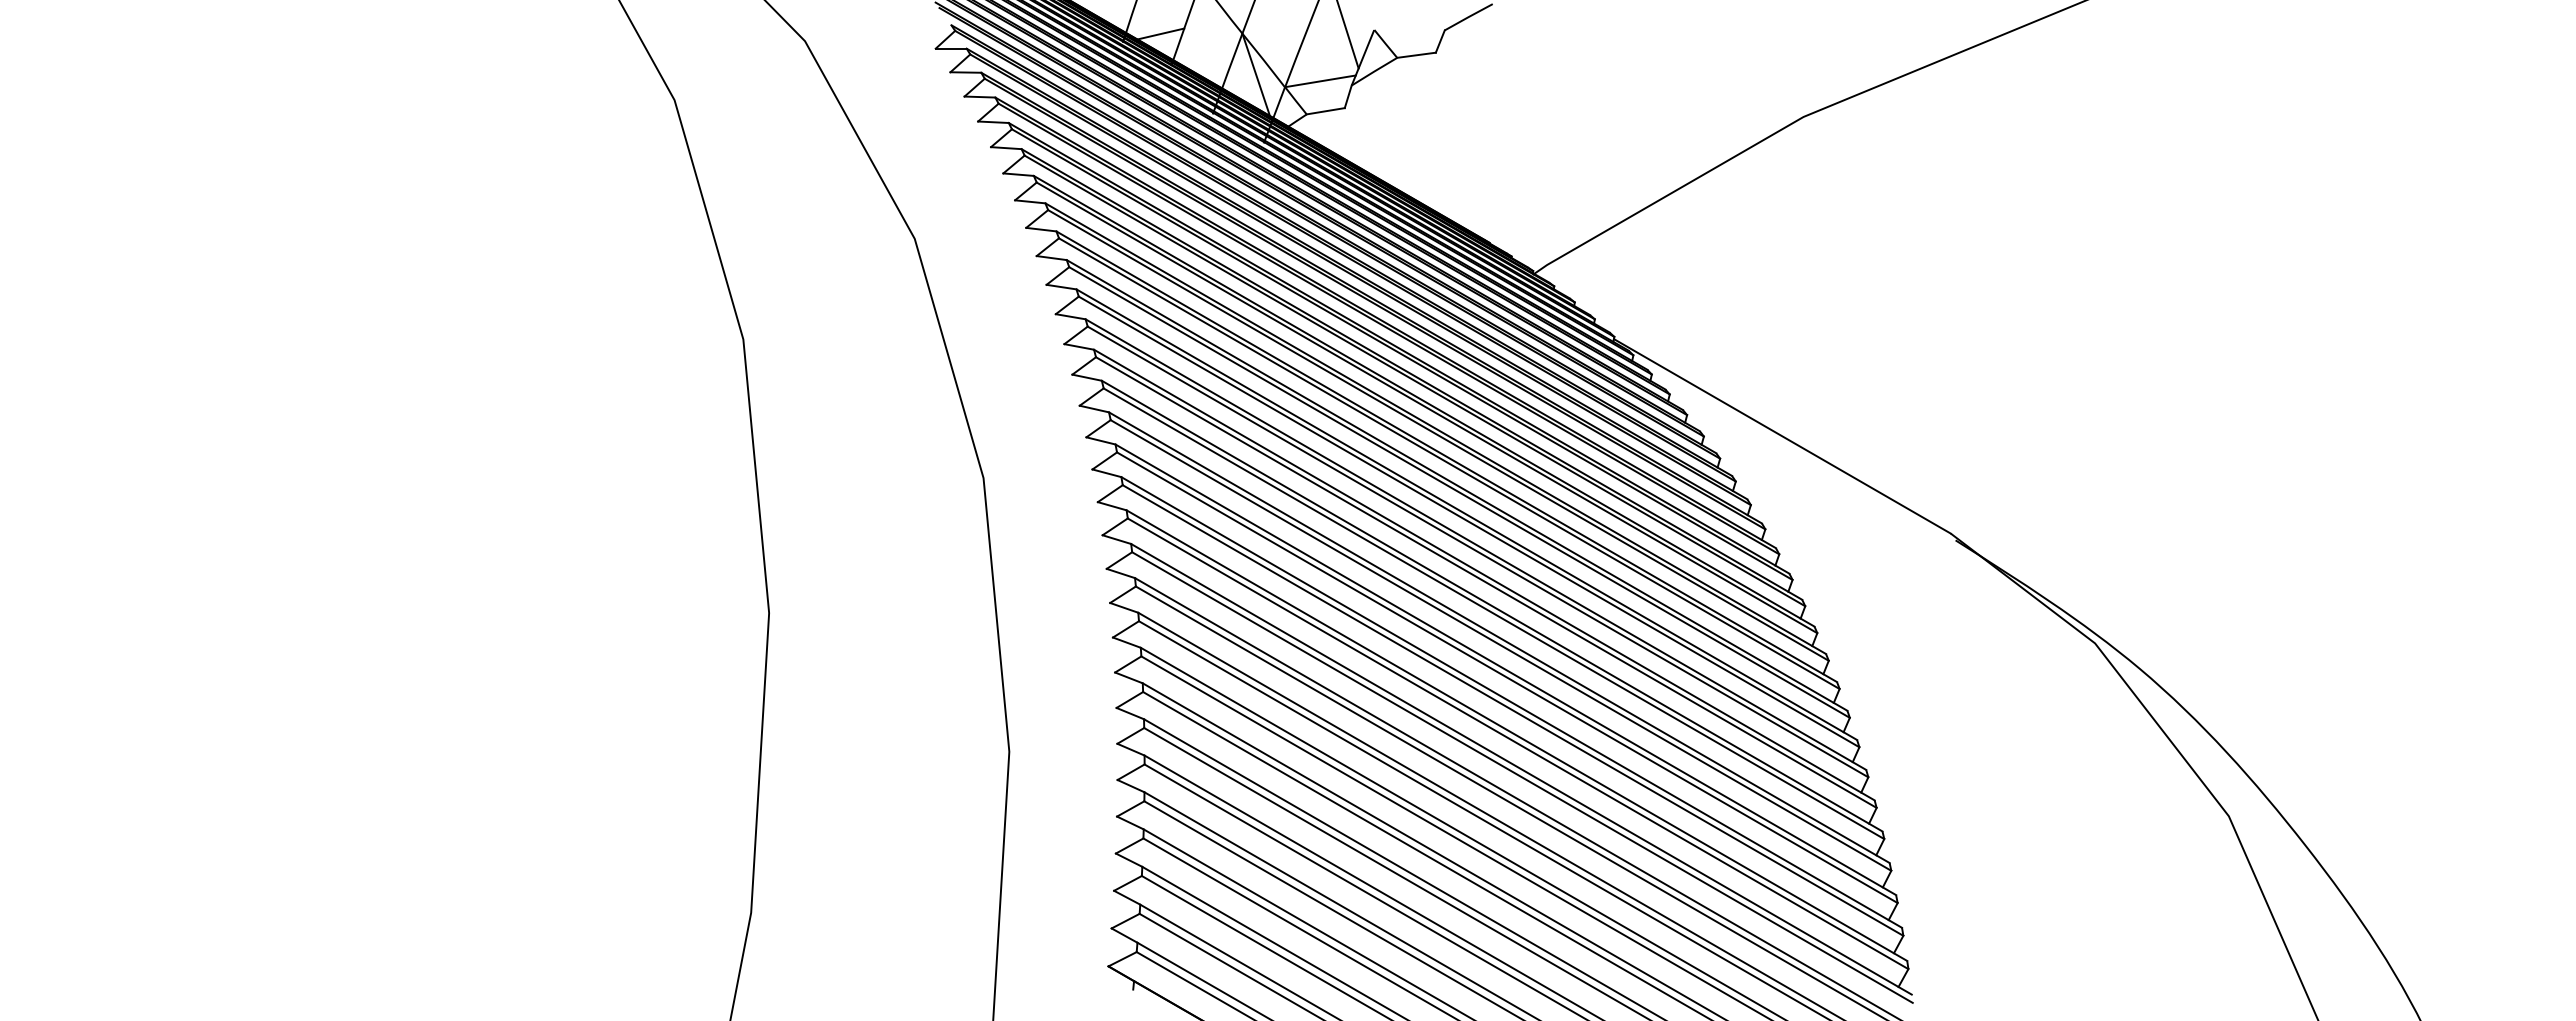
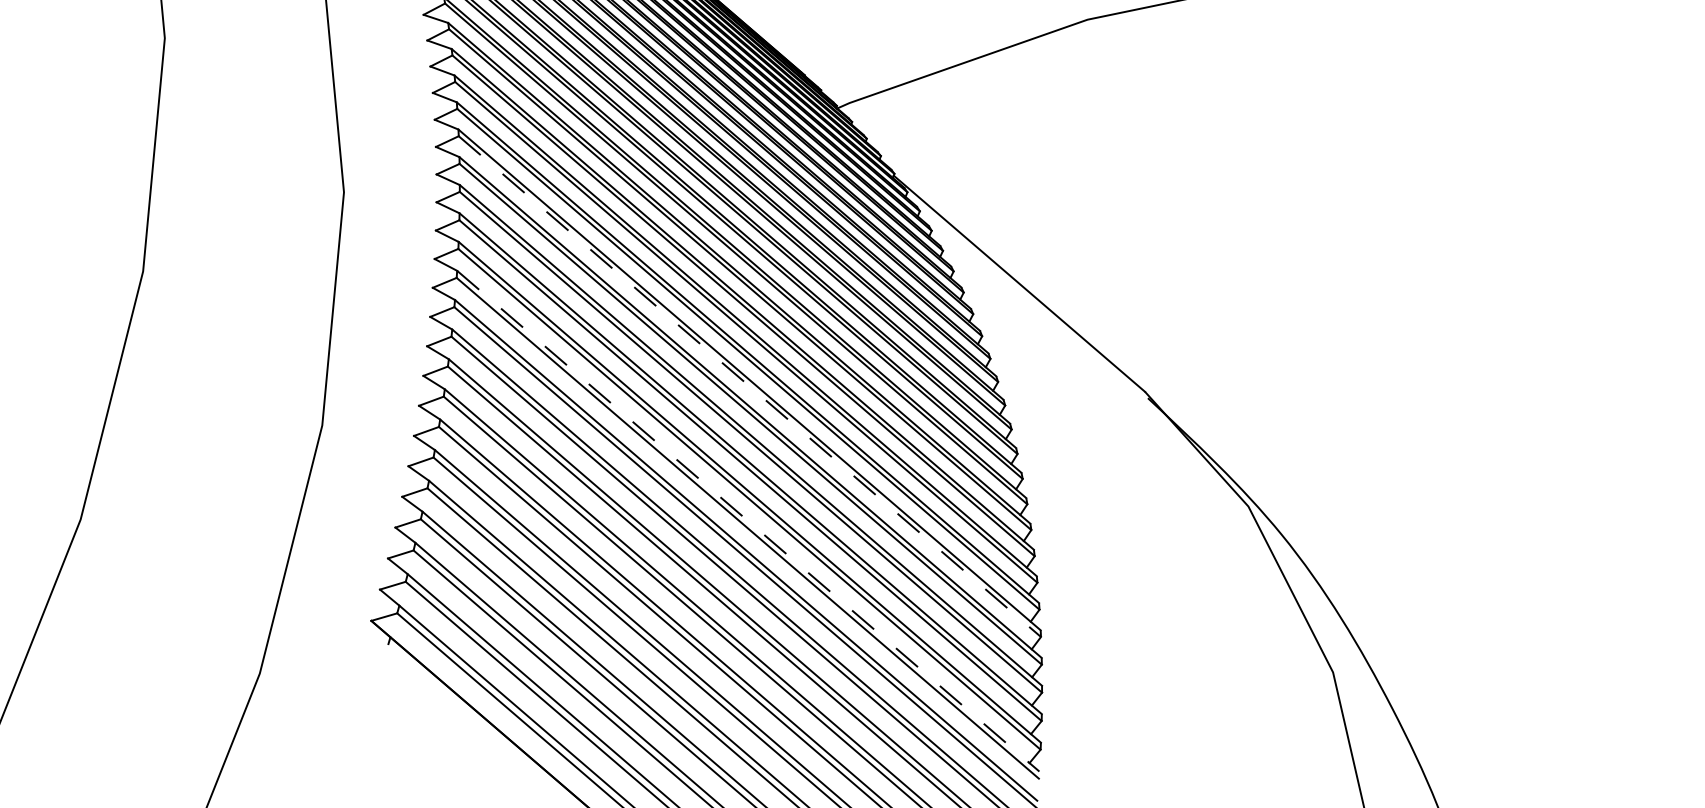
line: (1493, 613) -> (749, 386), solid -> dashed
line: (1521, 769) -> (748, 521), solid -> dashed

